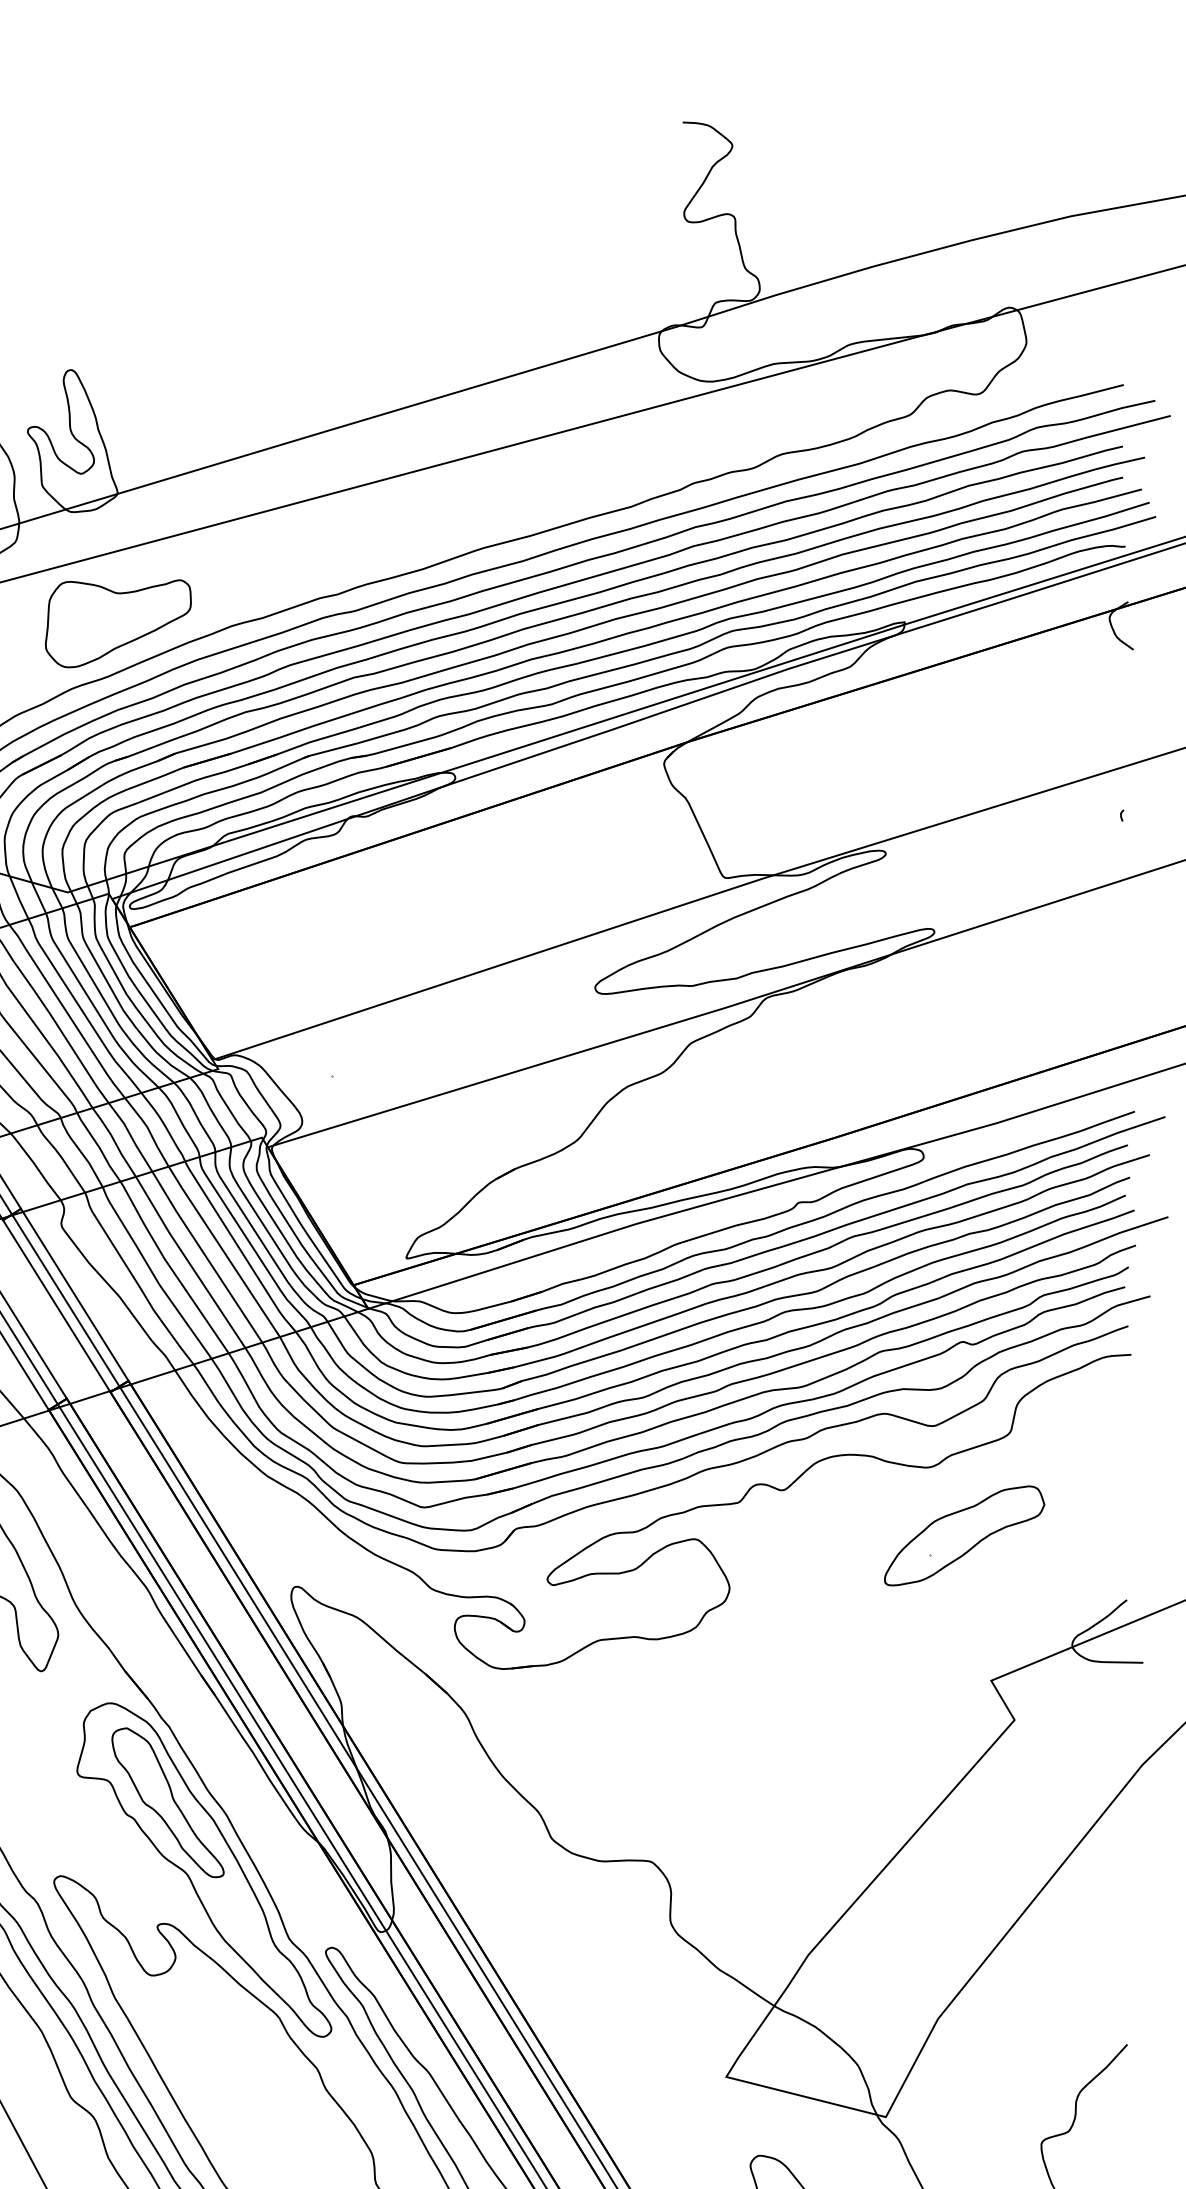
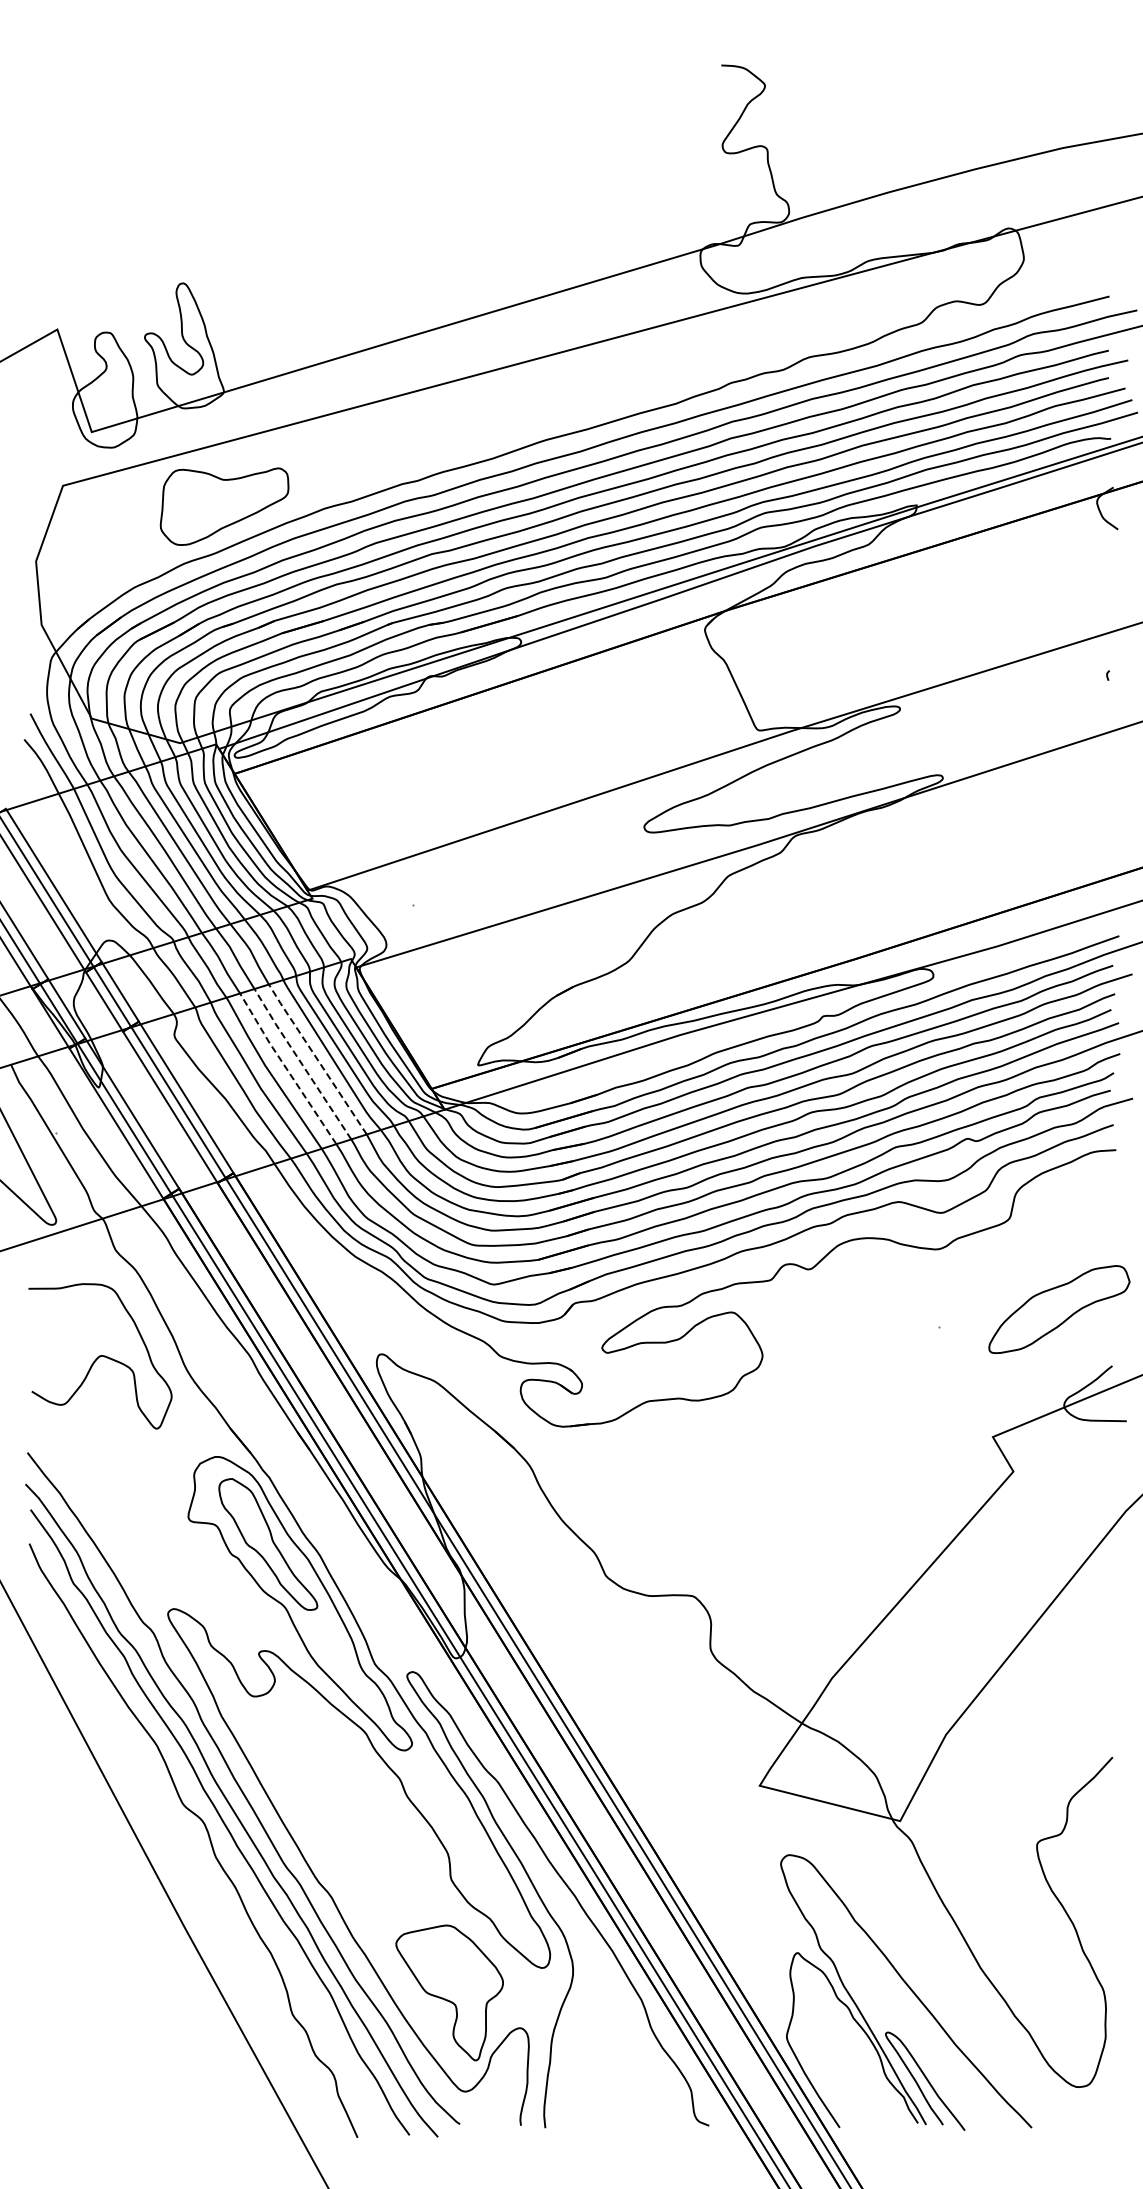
line: (223, 1250) -> (317, 1058), solid -> dashed
line: (206, 1257) -> (302, 1064), solid -> dashed
line: (188, 1262) -> (286, 1068), solid -> dashed
part: (964, 1535) -> (1059, 1309), moved

